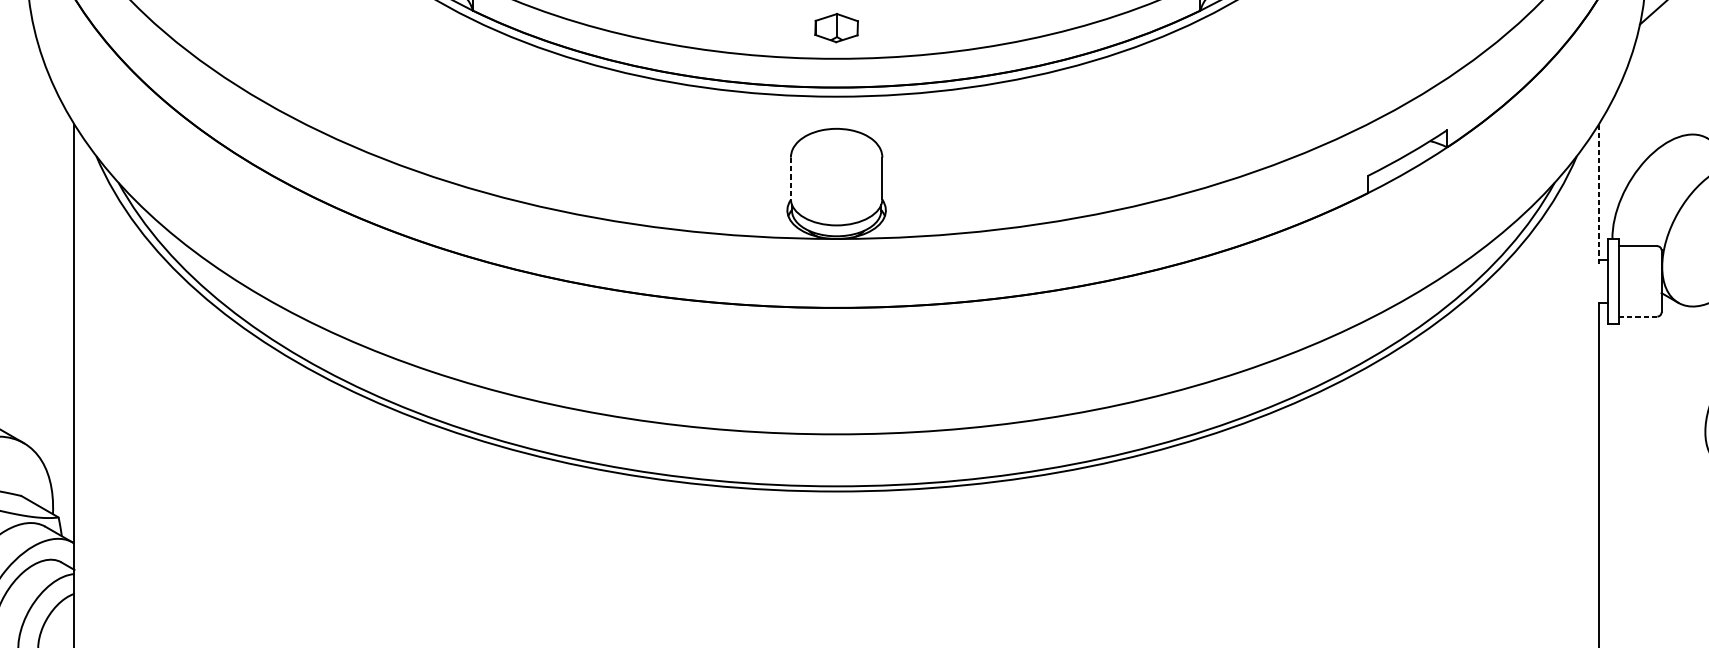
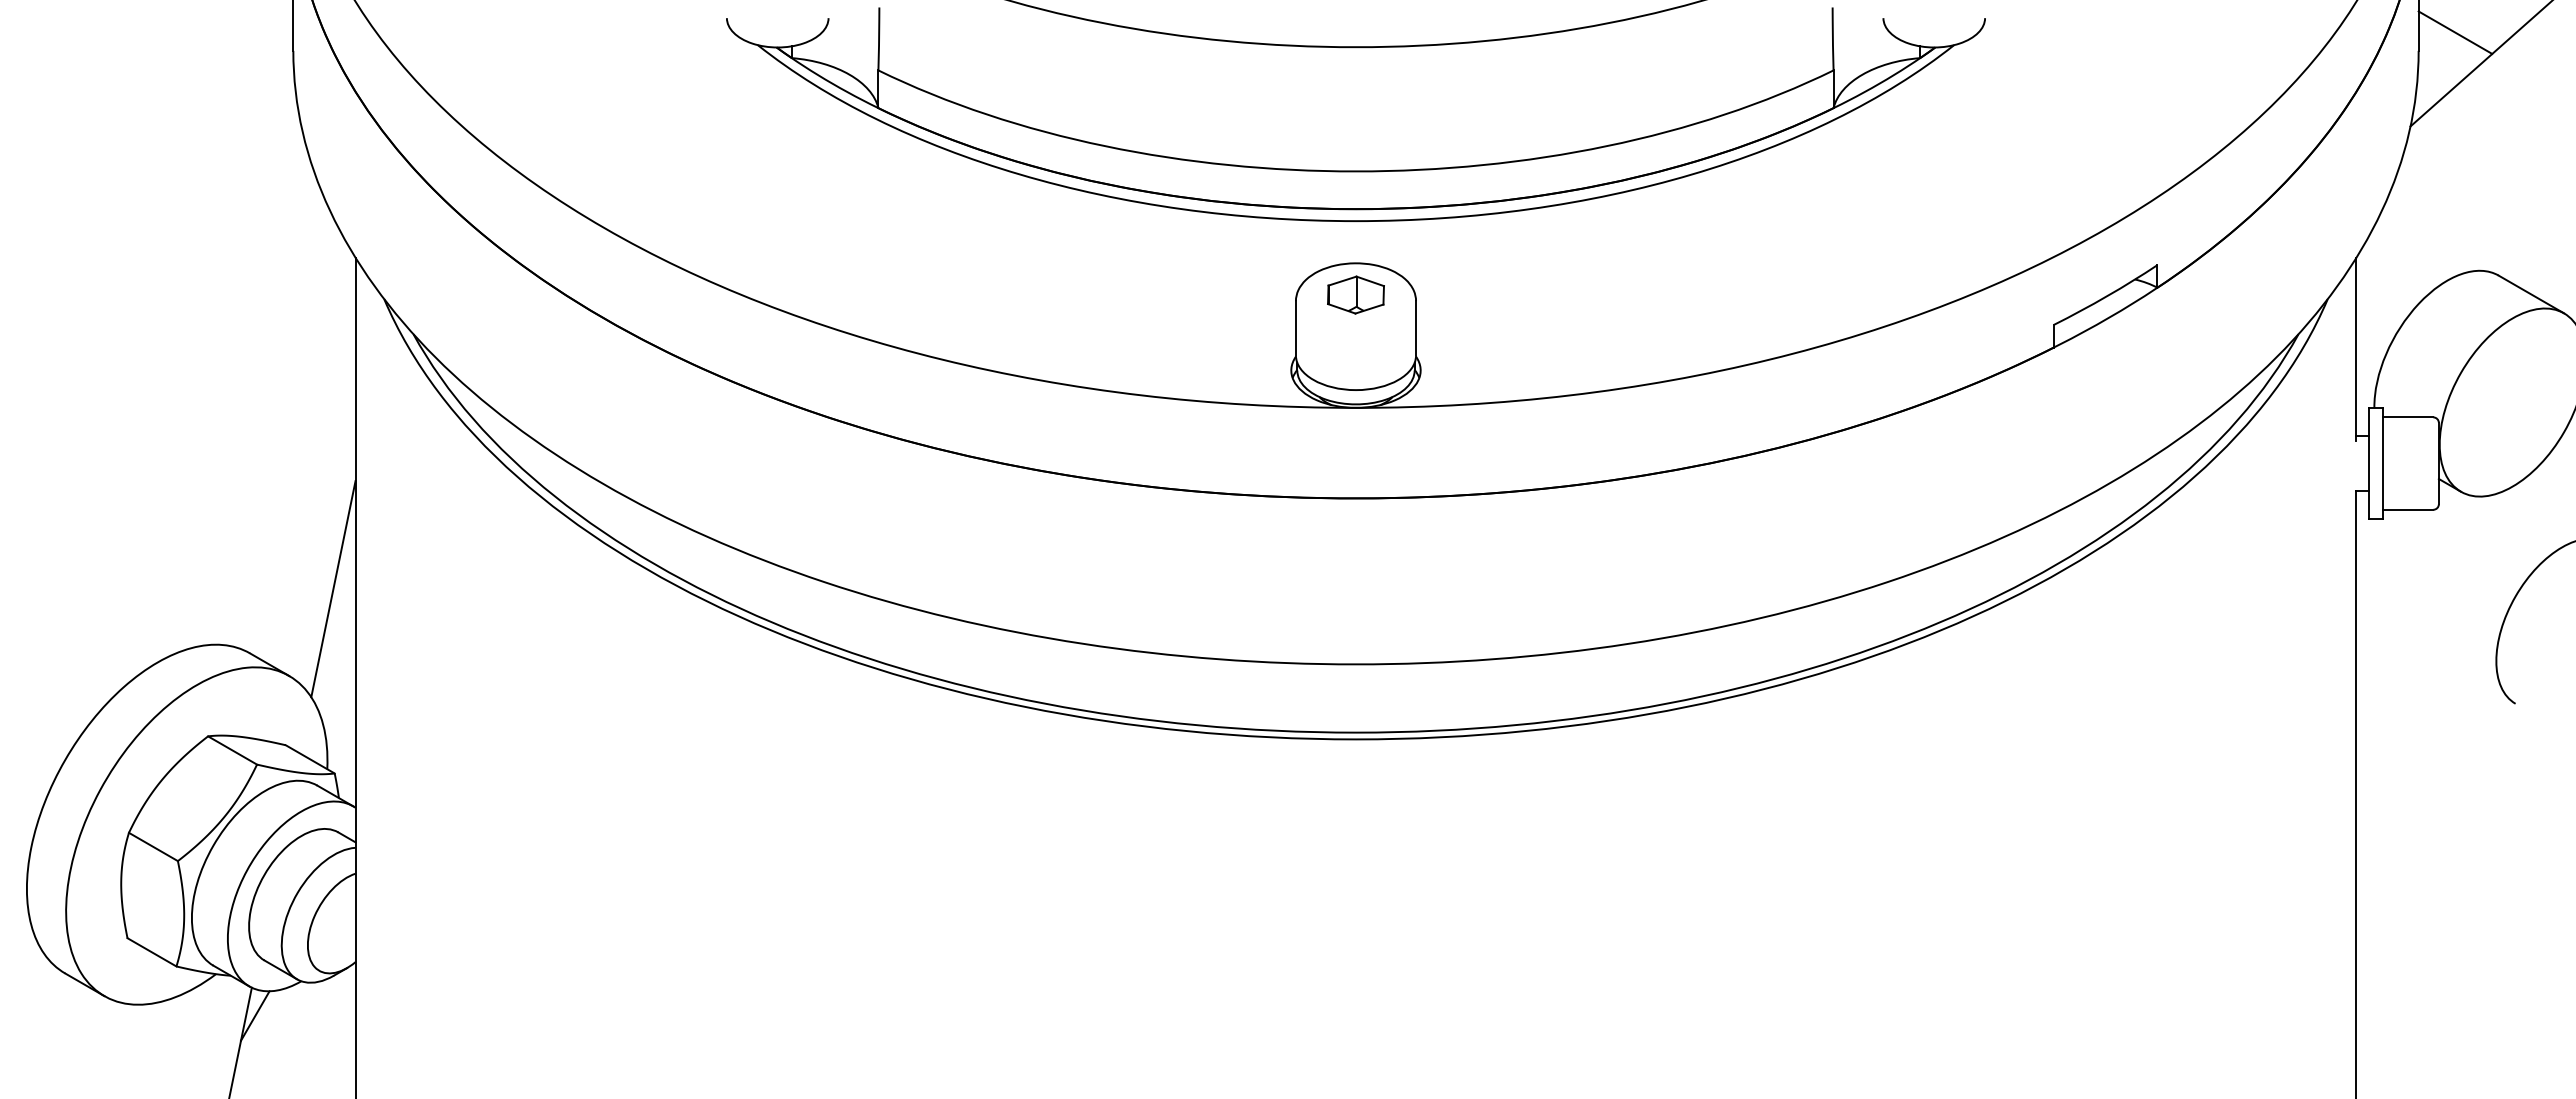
part: (836, 27) -> (1355, 294), moved
line: (790, 178) -> (1295, 328), dashed -> solid
line: (1598, 194) -> (2356, 349), dashed -> solid
line: (1638, 316) -> (2408, 509), dashed -> solid
line: (57, 377) -> (333, 589), added

